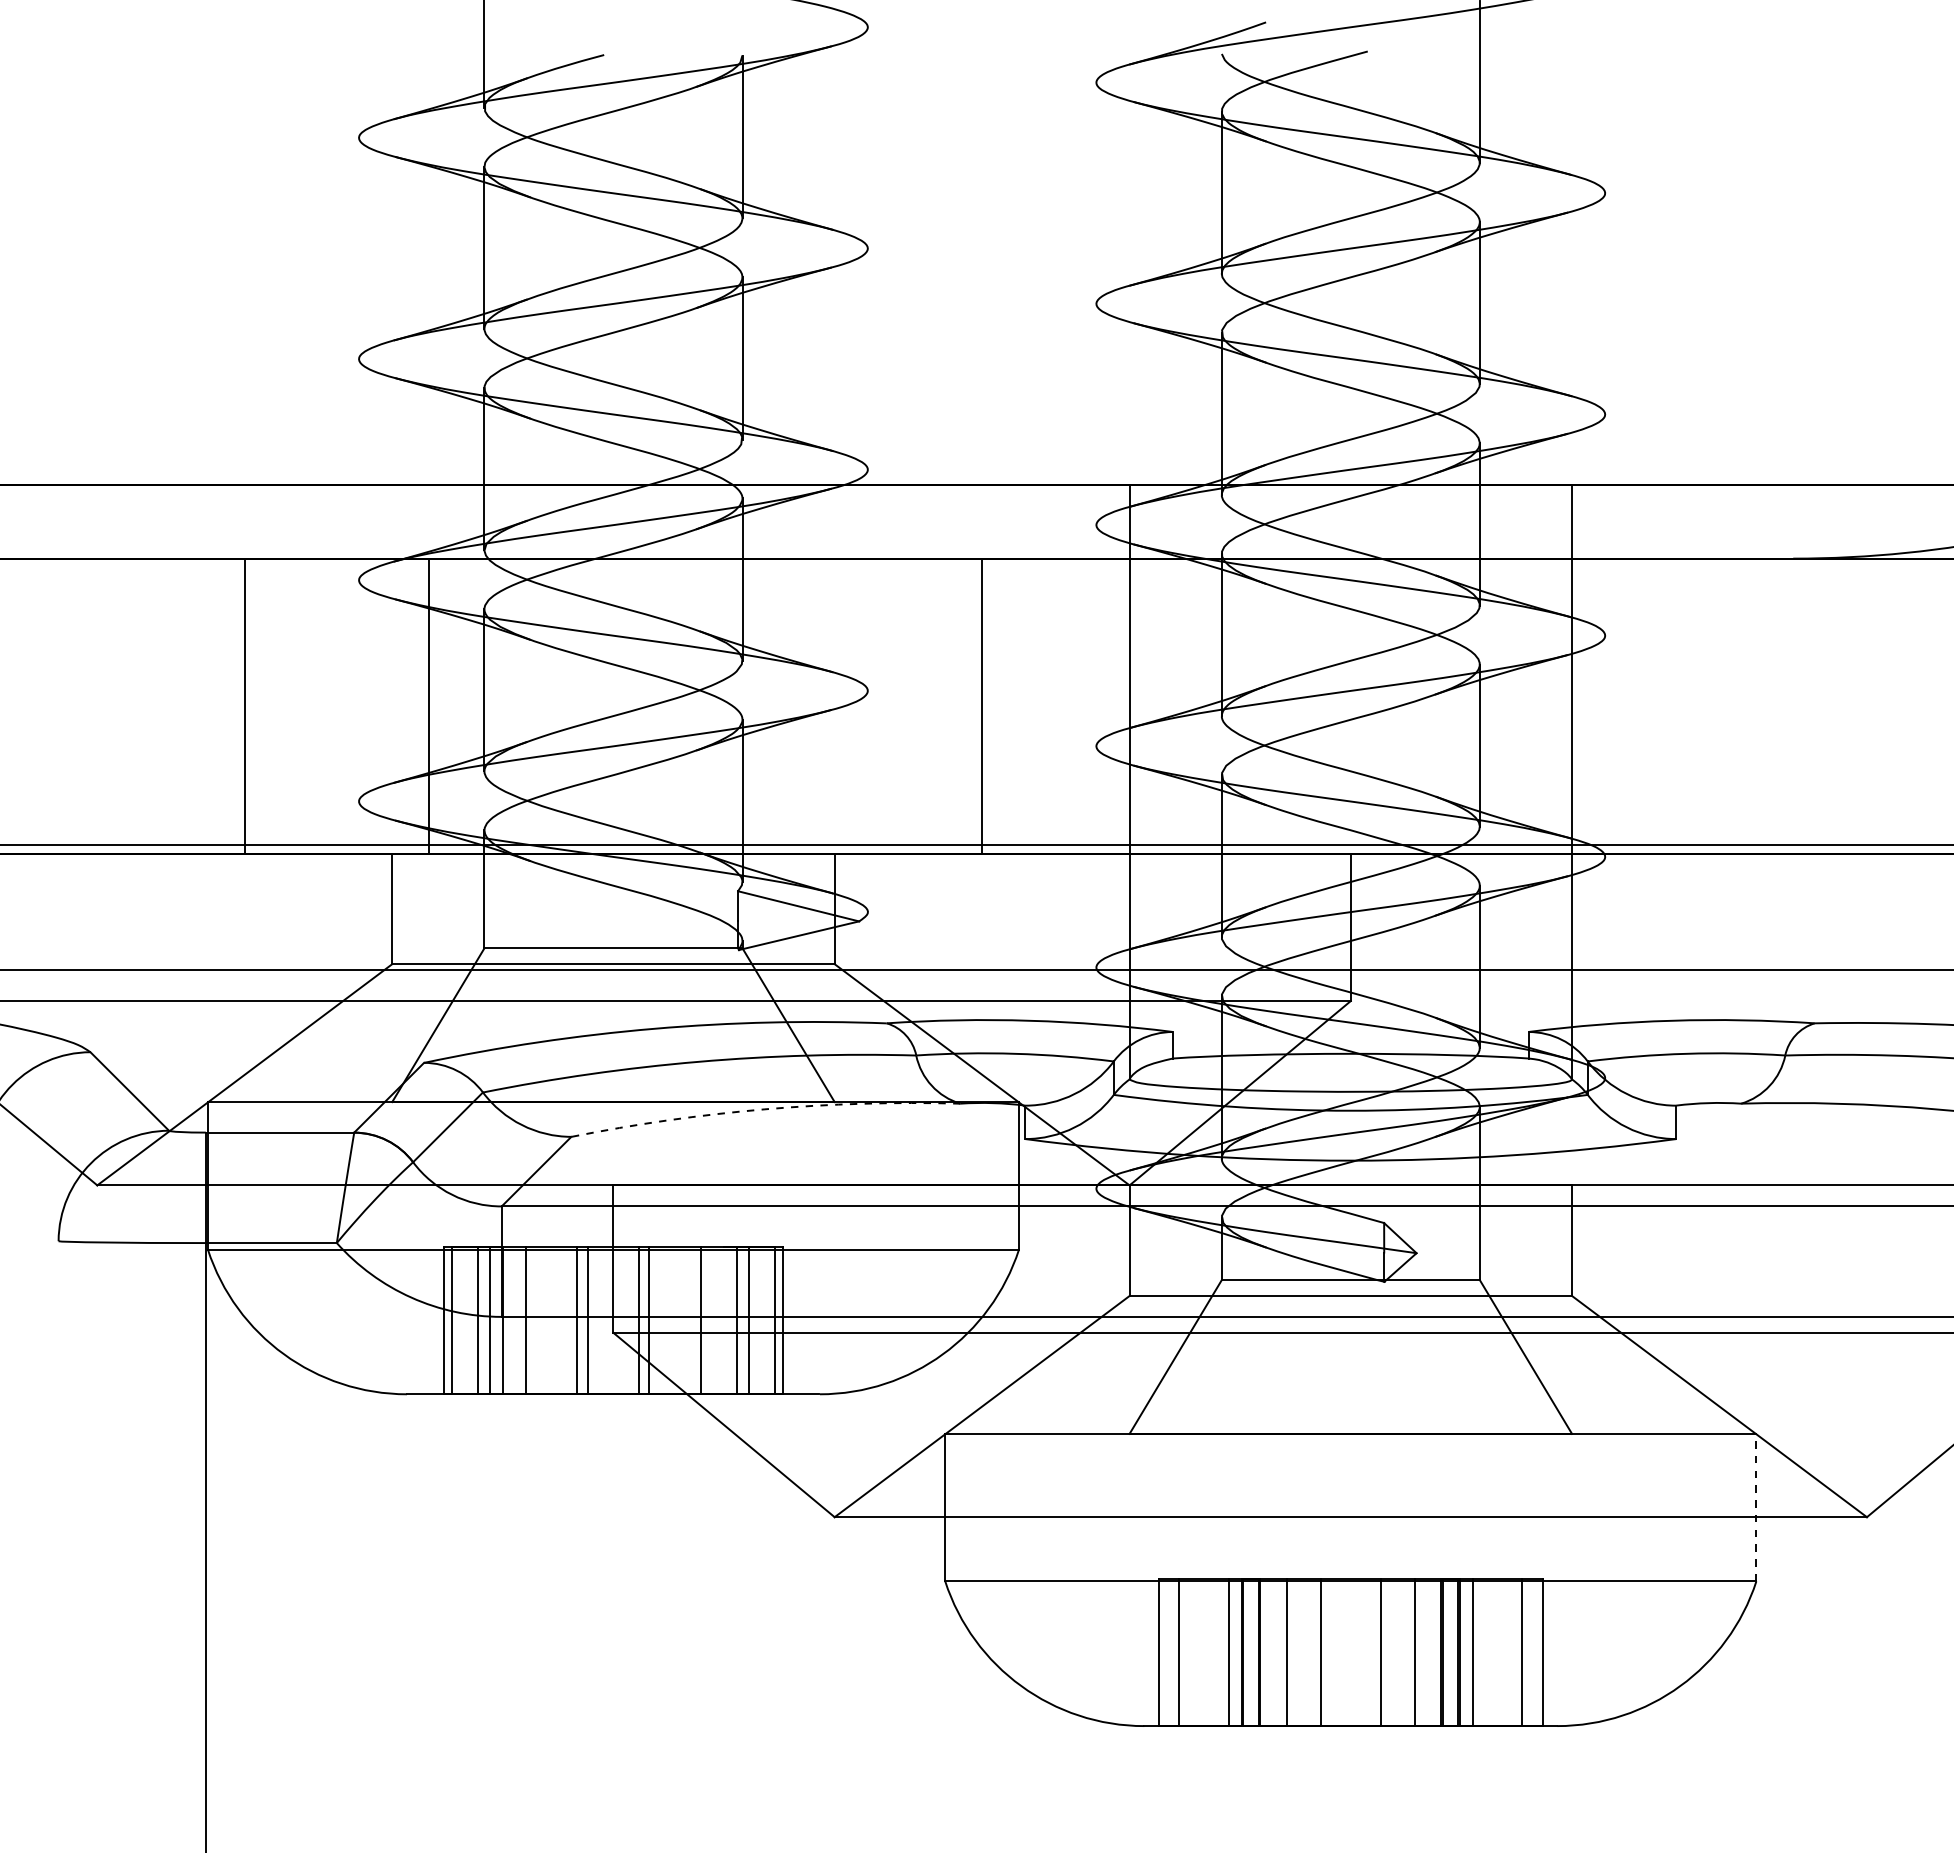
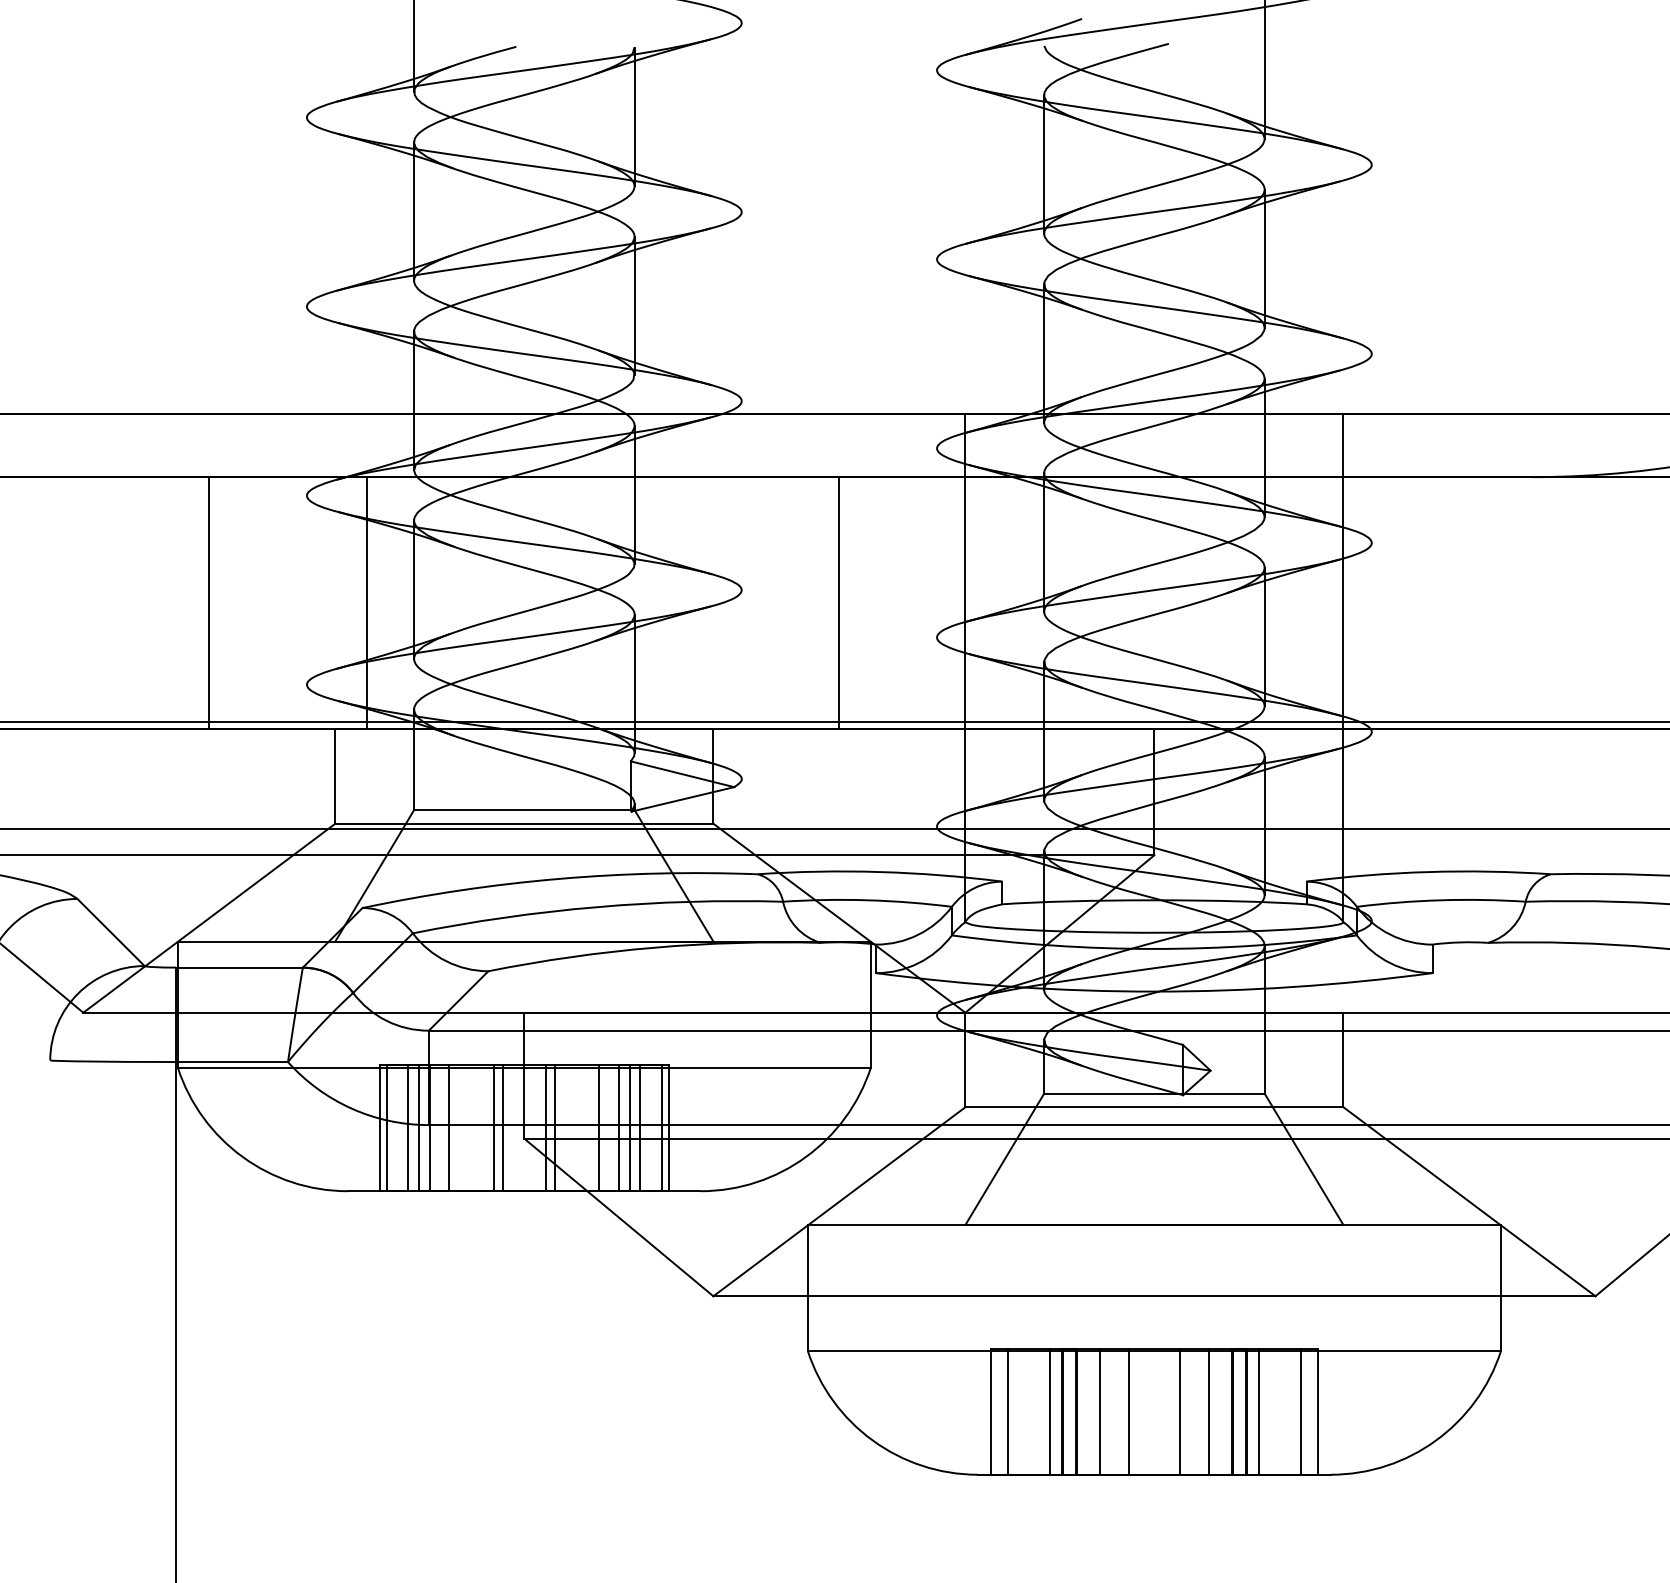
arc: (764, 1109) -> (653, 947), dashed -> solid
line: (724, 1320) -> (619, 1128), added
line: (1756, 1507) -> (1501, 1287), dashed -> solid

